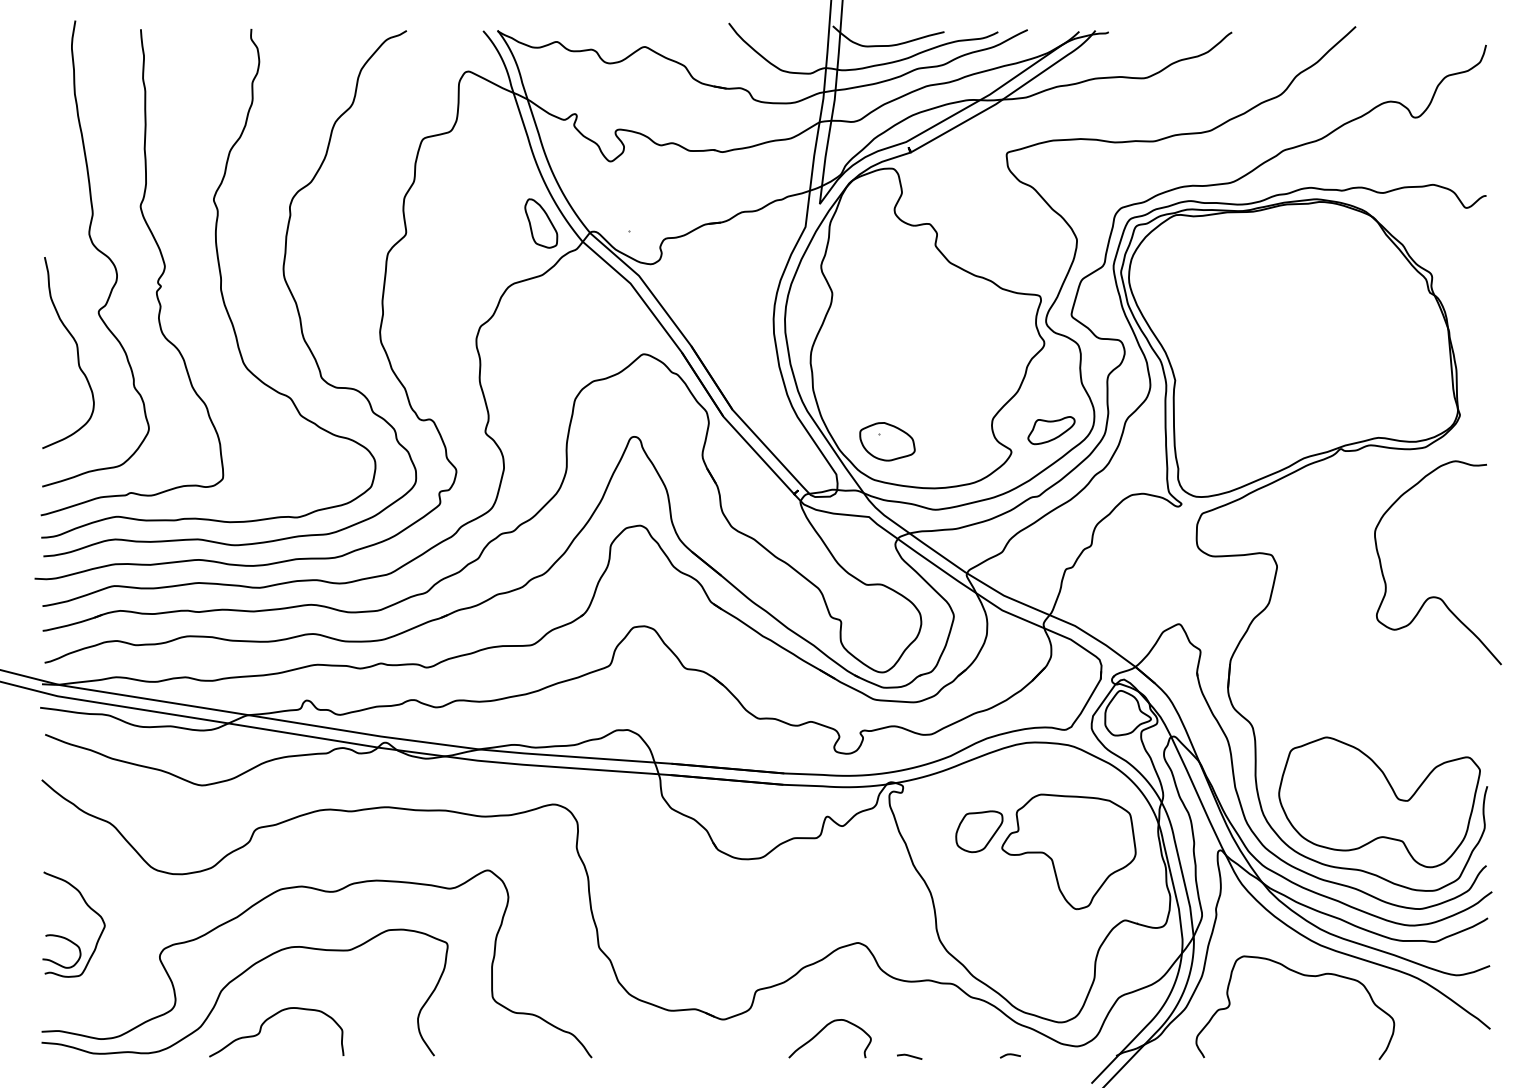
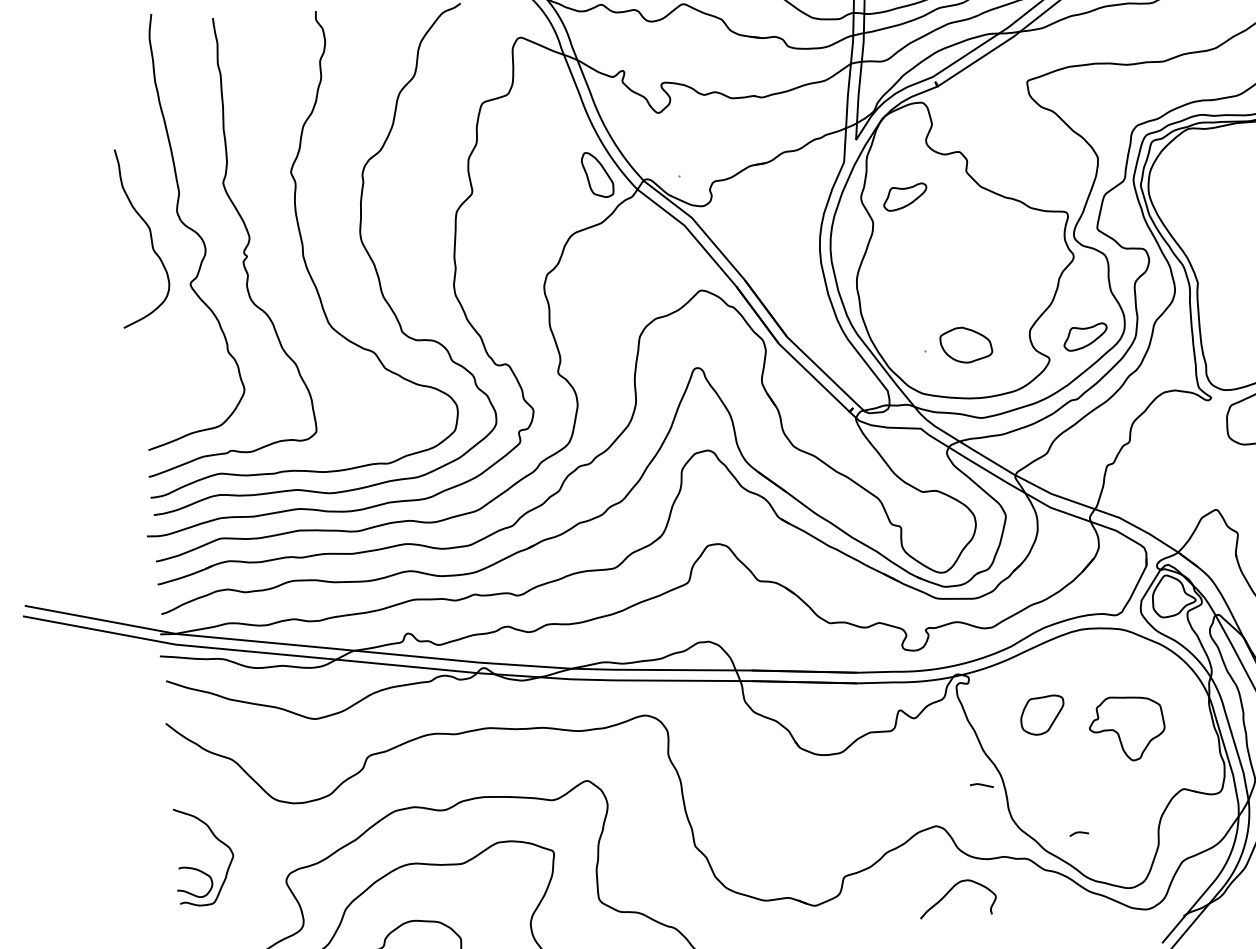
part: (868, 268) -> (905, 197), added
curve: (76, 350) -> (149, 234), moved
part: (887, 441) -> (966, 344), moved
part: (1068, 851) -> (1126, 728), size x0.6
curve: (822, 1030) -> (950, 891), moved
curve: (1009, 1055) -> (1078, 833), moved
line: (909, 1056) -> (981, 785), moved

